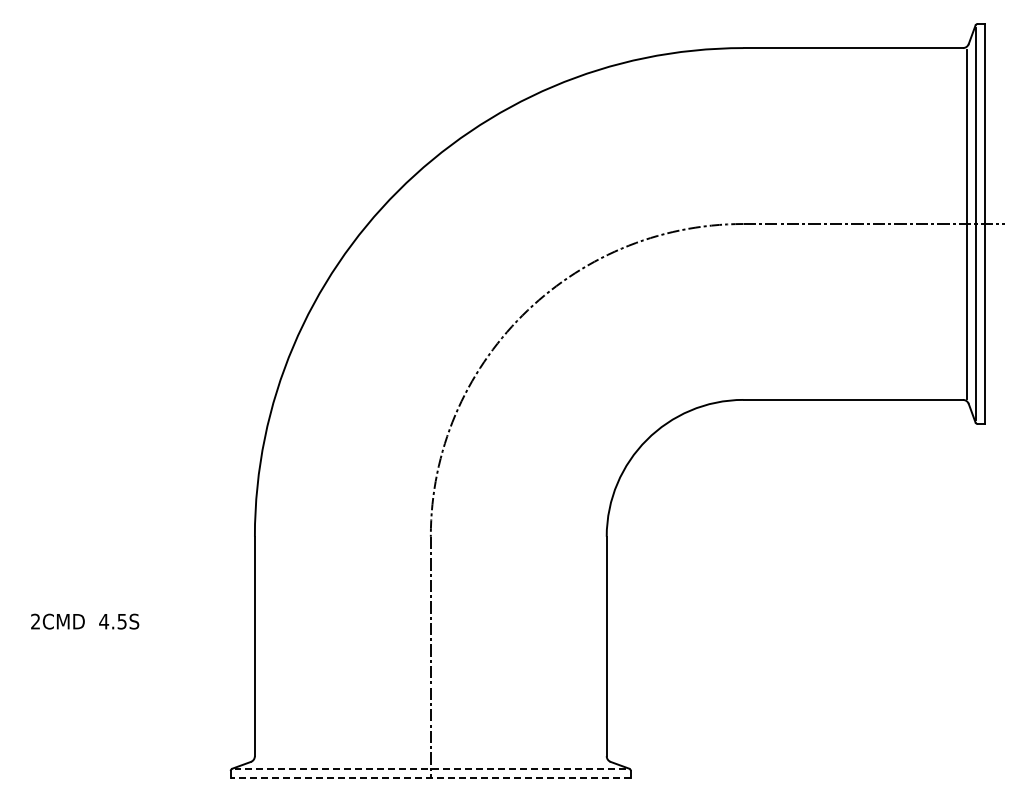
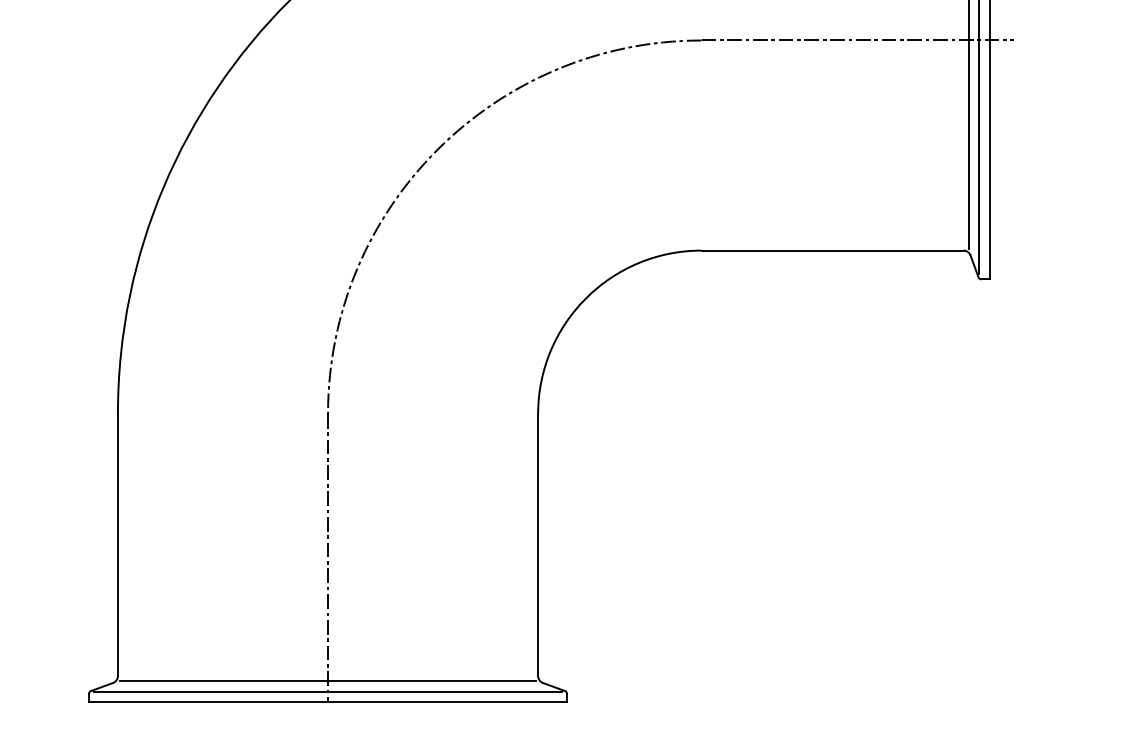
line: (430, 760) -> (327, 681), added
line: (430, 769) -> (327, 691), dashed -> solid
line: (430, 778) -> (327, 702), dashed -> solid

